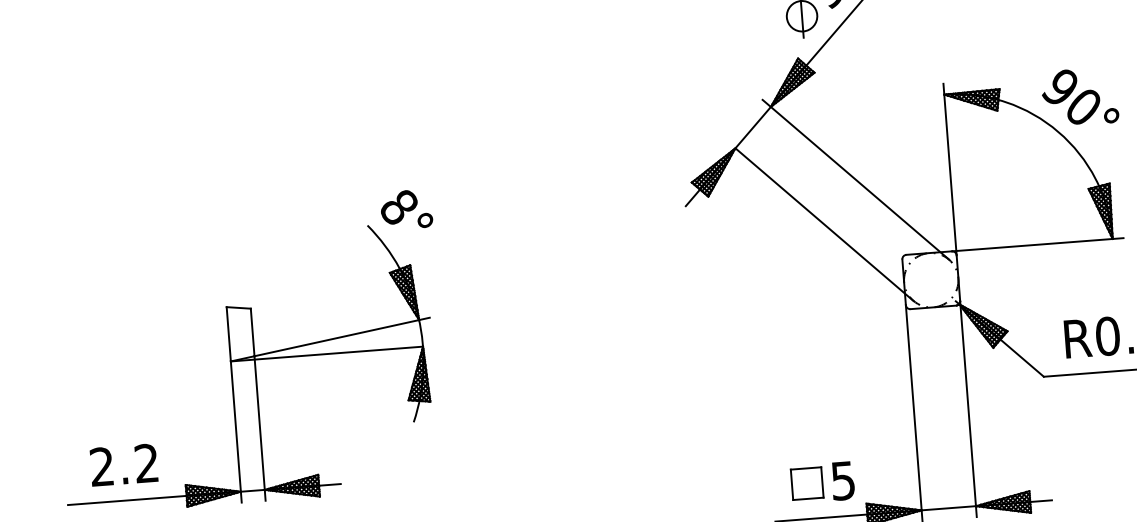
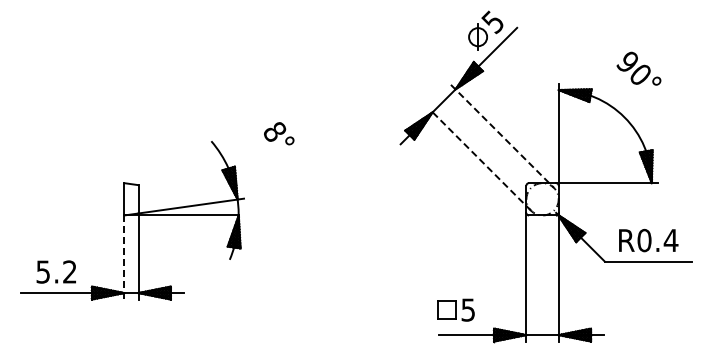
text: (1079, 96) -> (638, 68), moved
line: (855, 179) -> (502, 136), solid -> dashed
text: (407, 209) -> (279, 133), moved
line: (823, 224) -> (481, 161), solid -> dashed
line: (236, 433) -> (124, 258), solid -> dashed
text: (100, 466) -> (42, 271), 2.2 -> 5.2
part: (821, 481) -> (455, 309), moved

